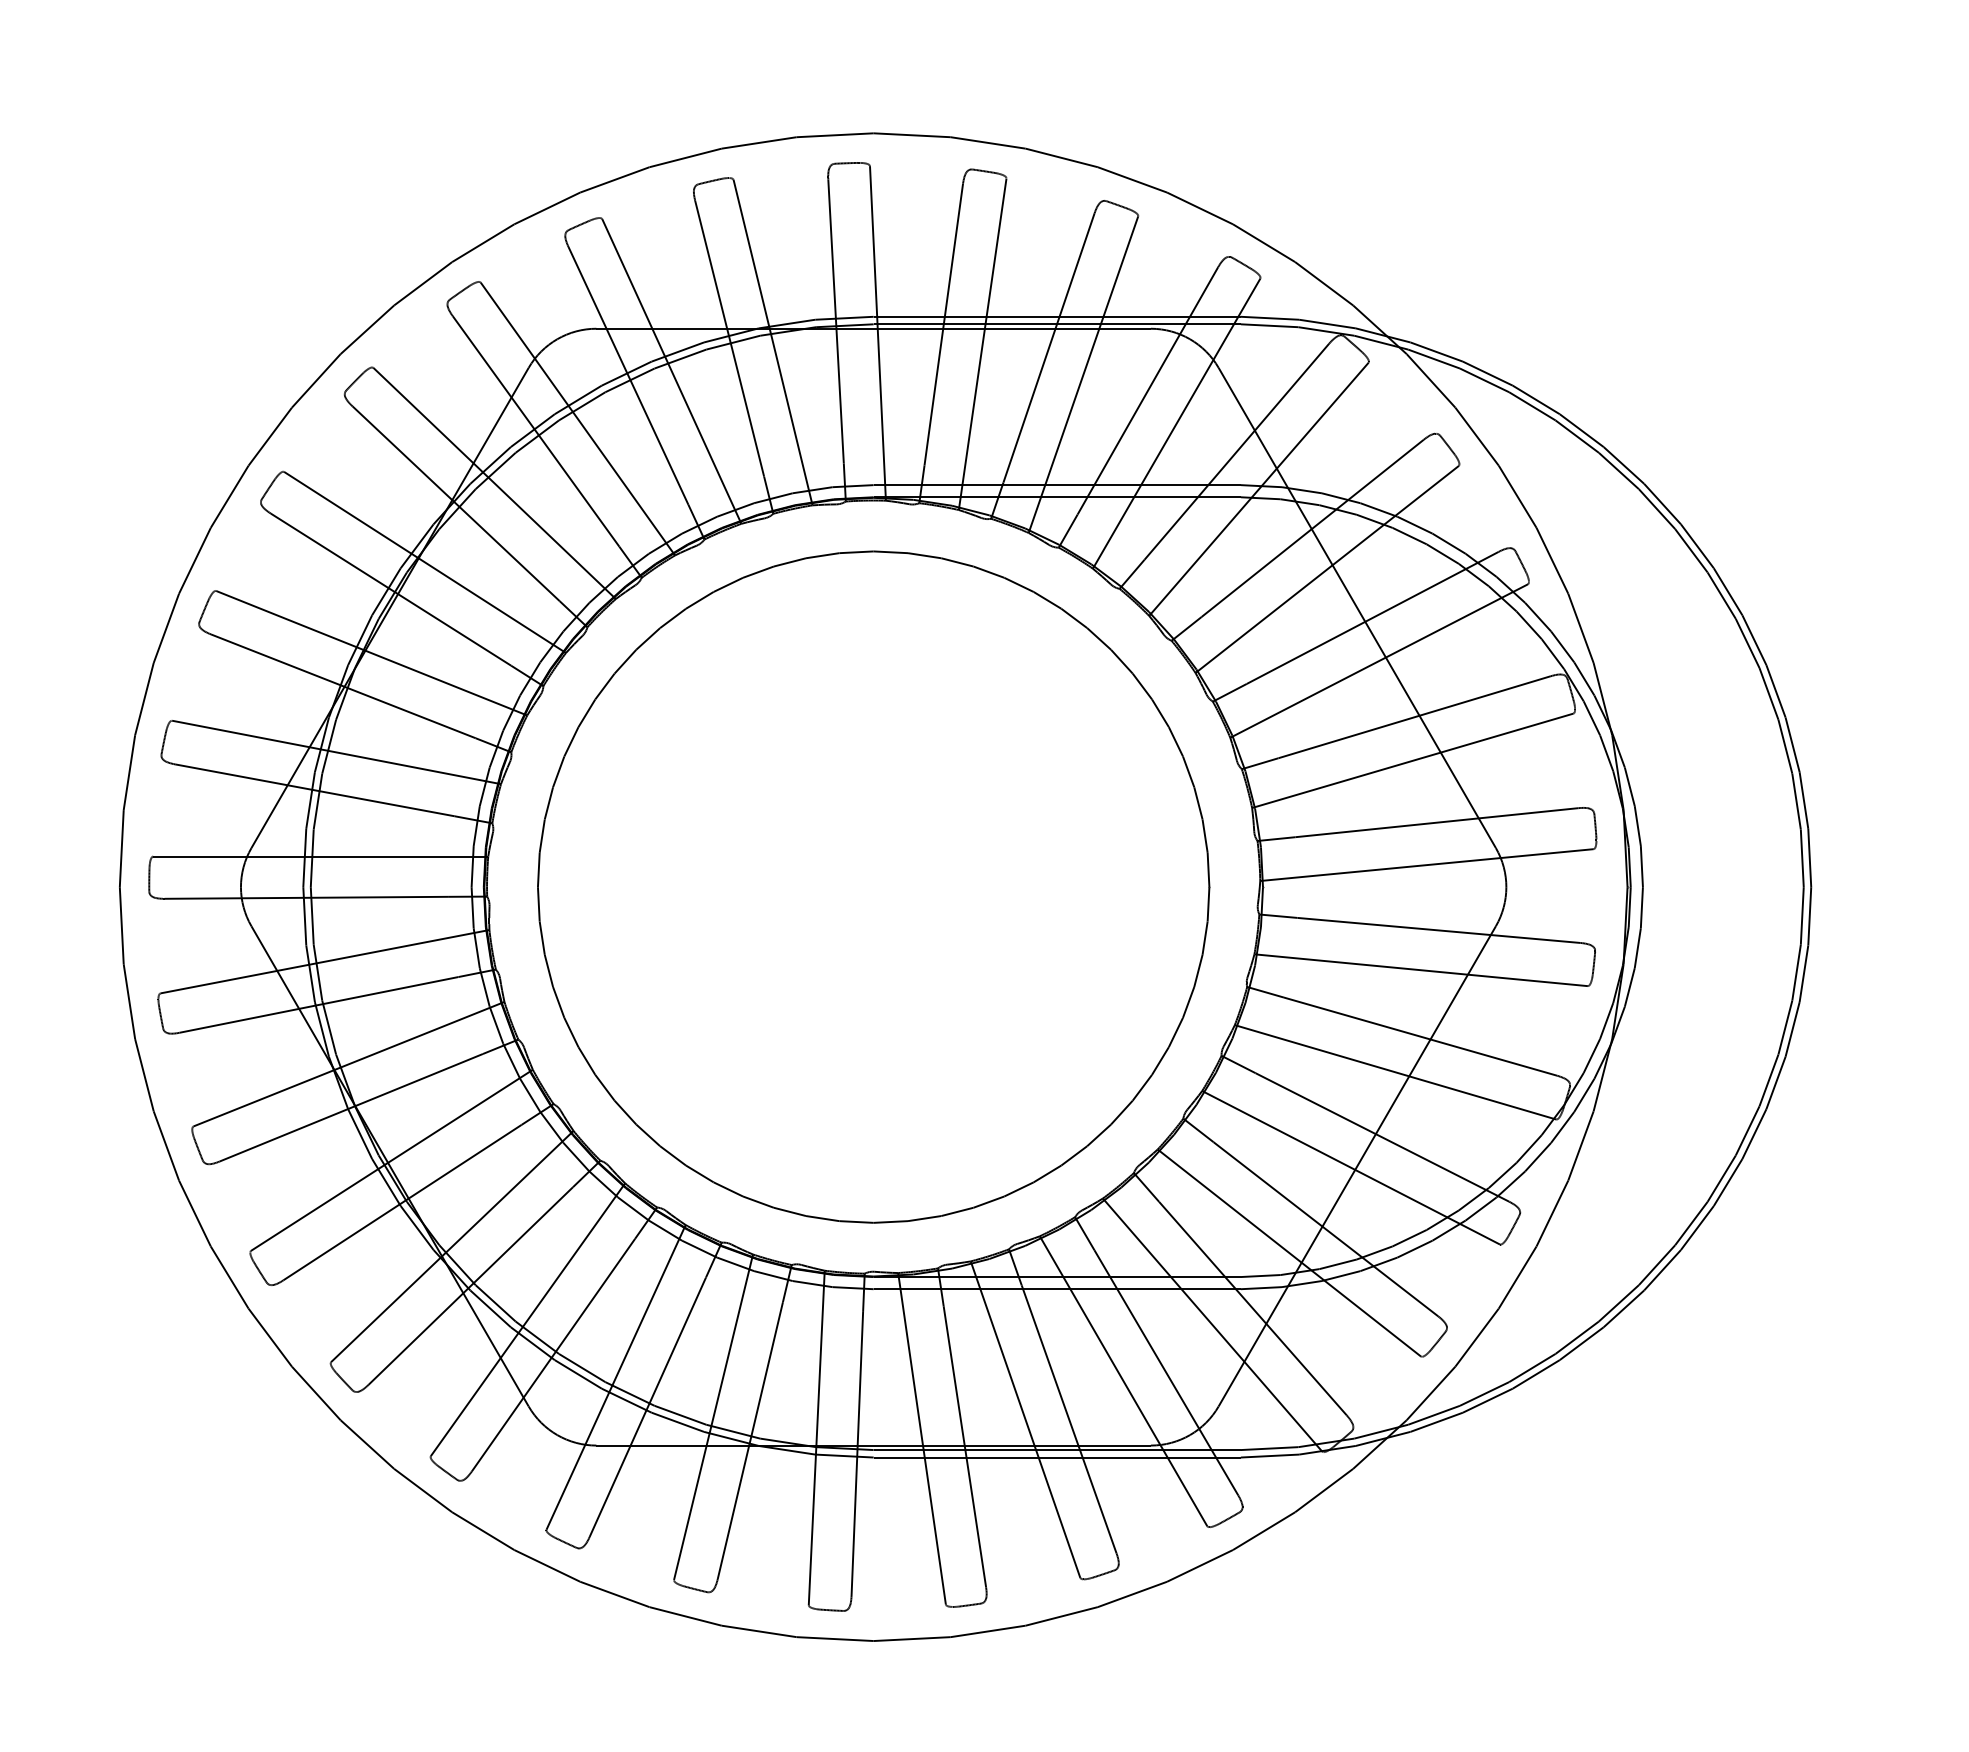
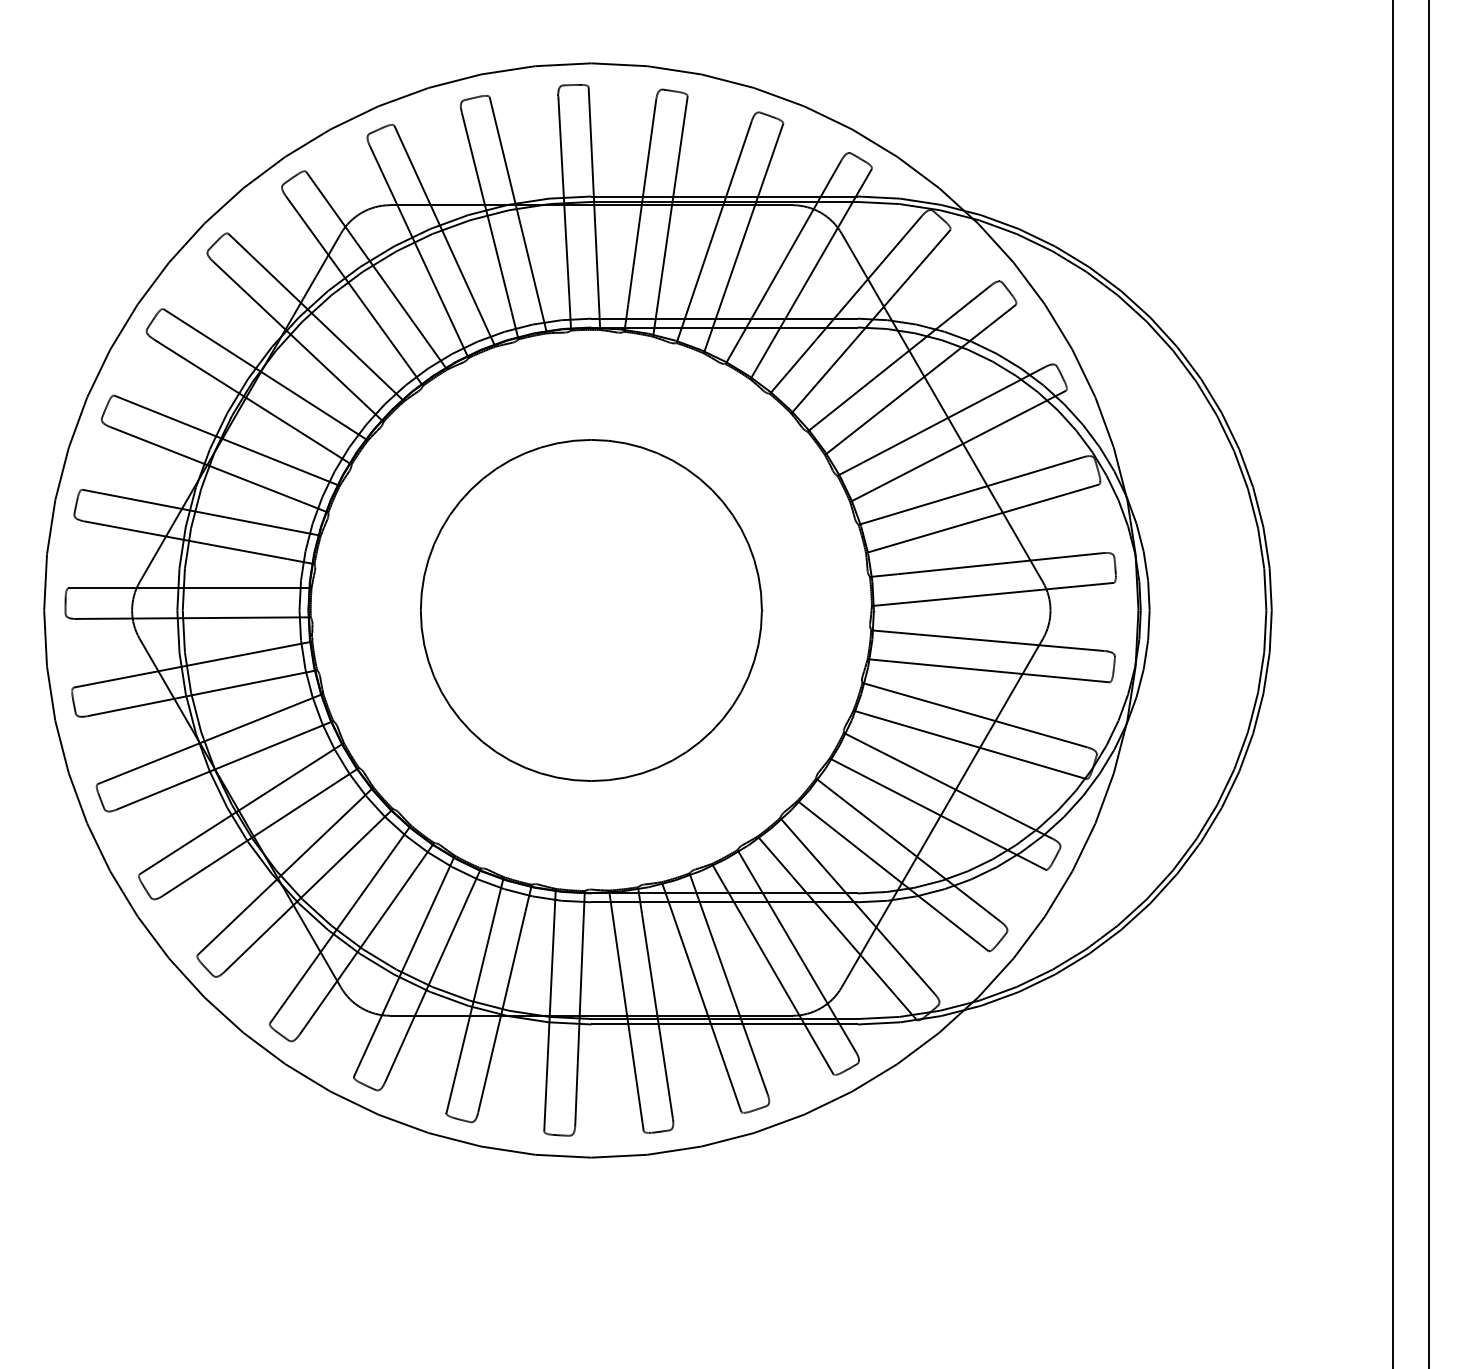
part: (873, 887) -> (591, 610), size x0.7

